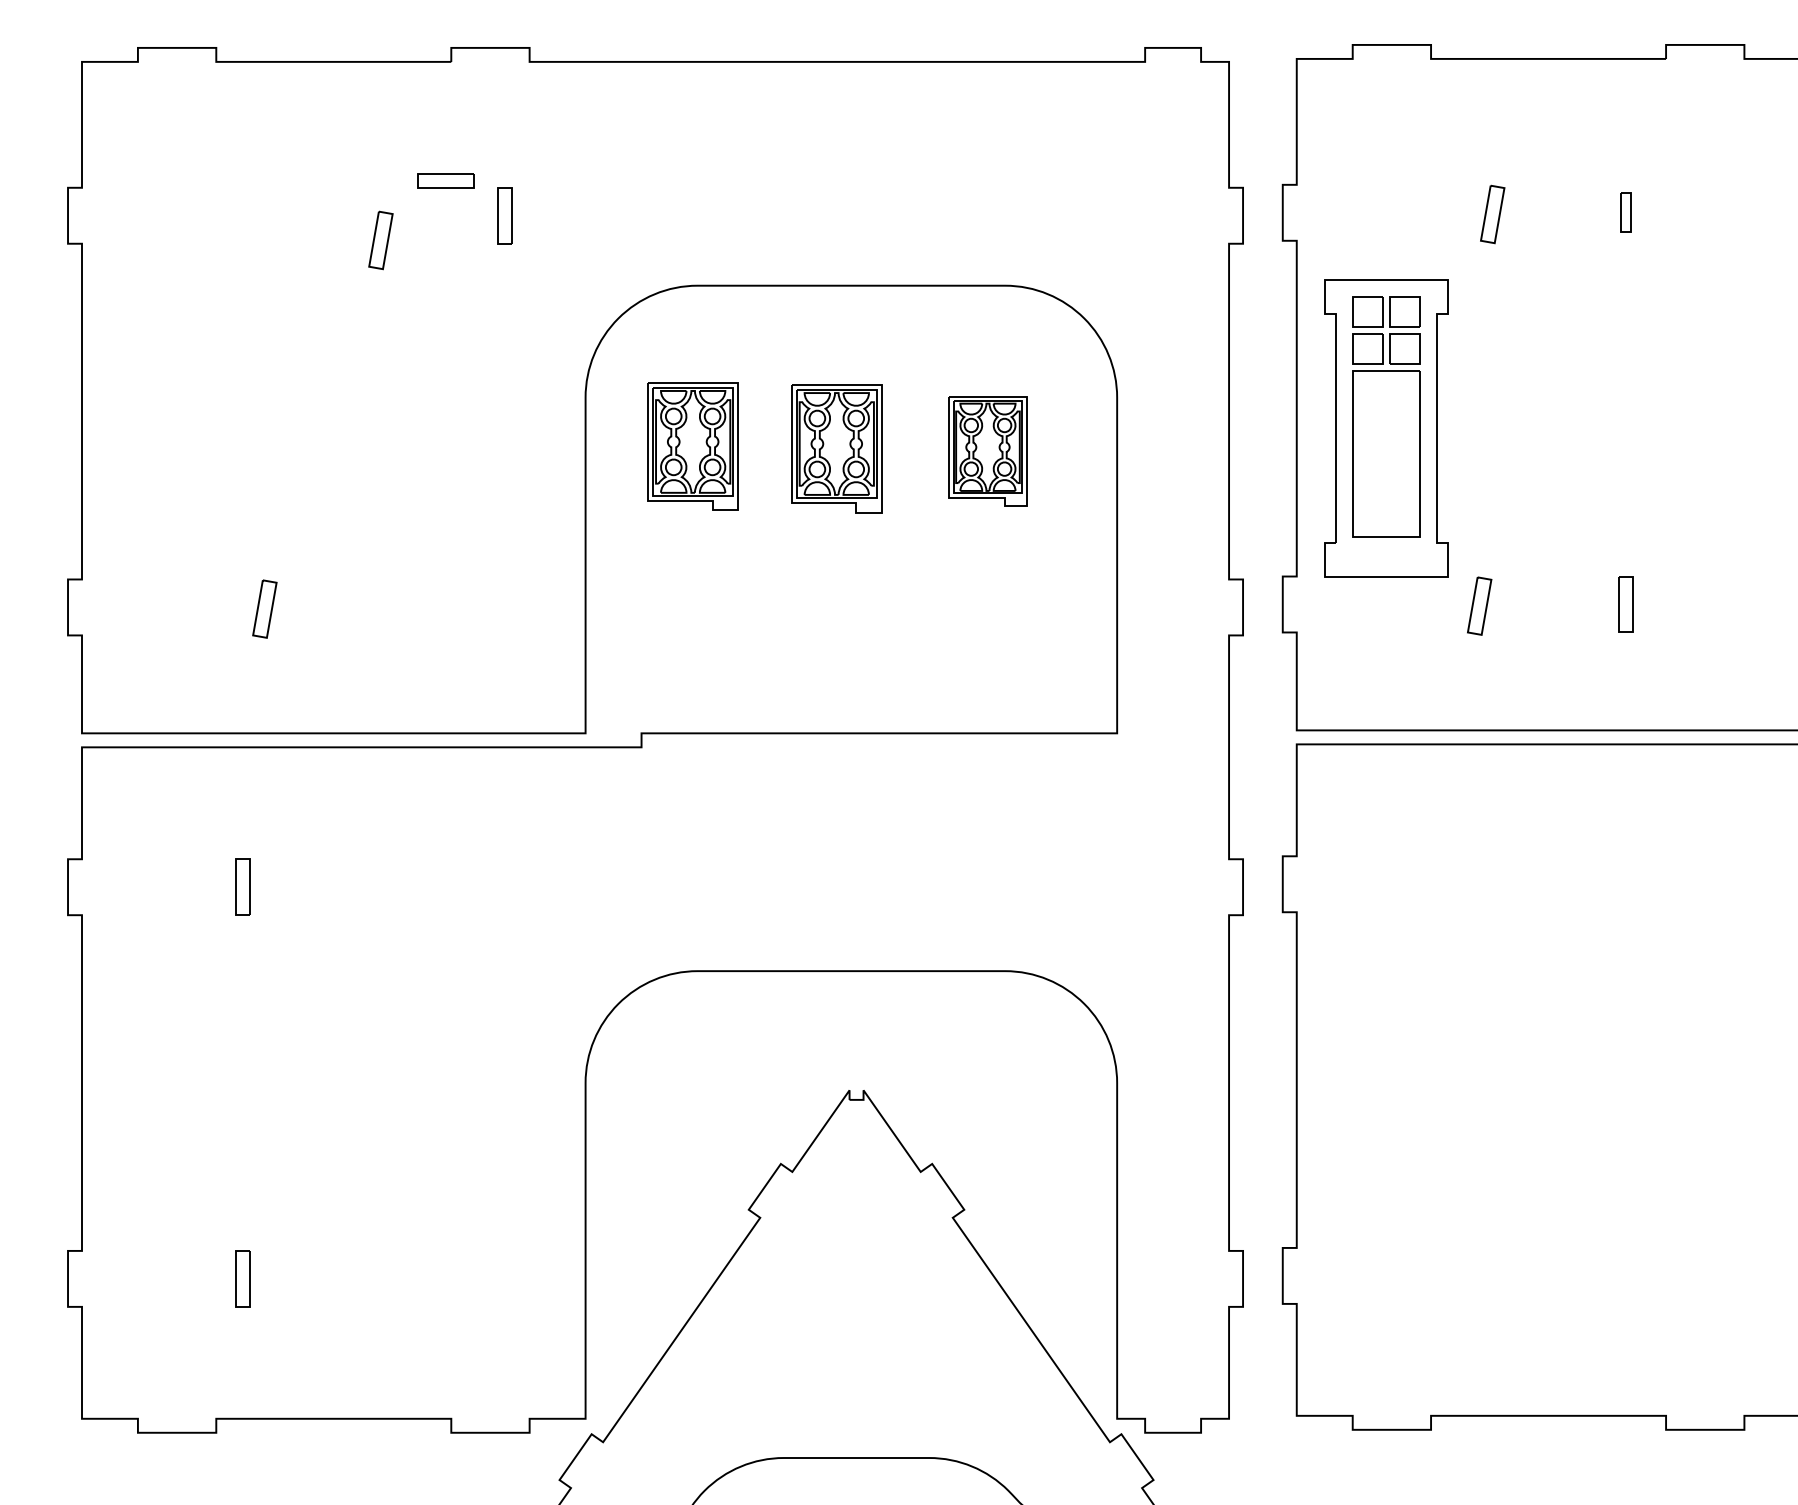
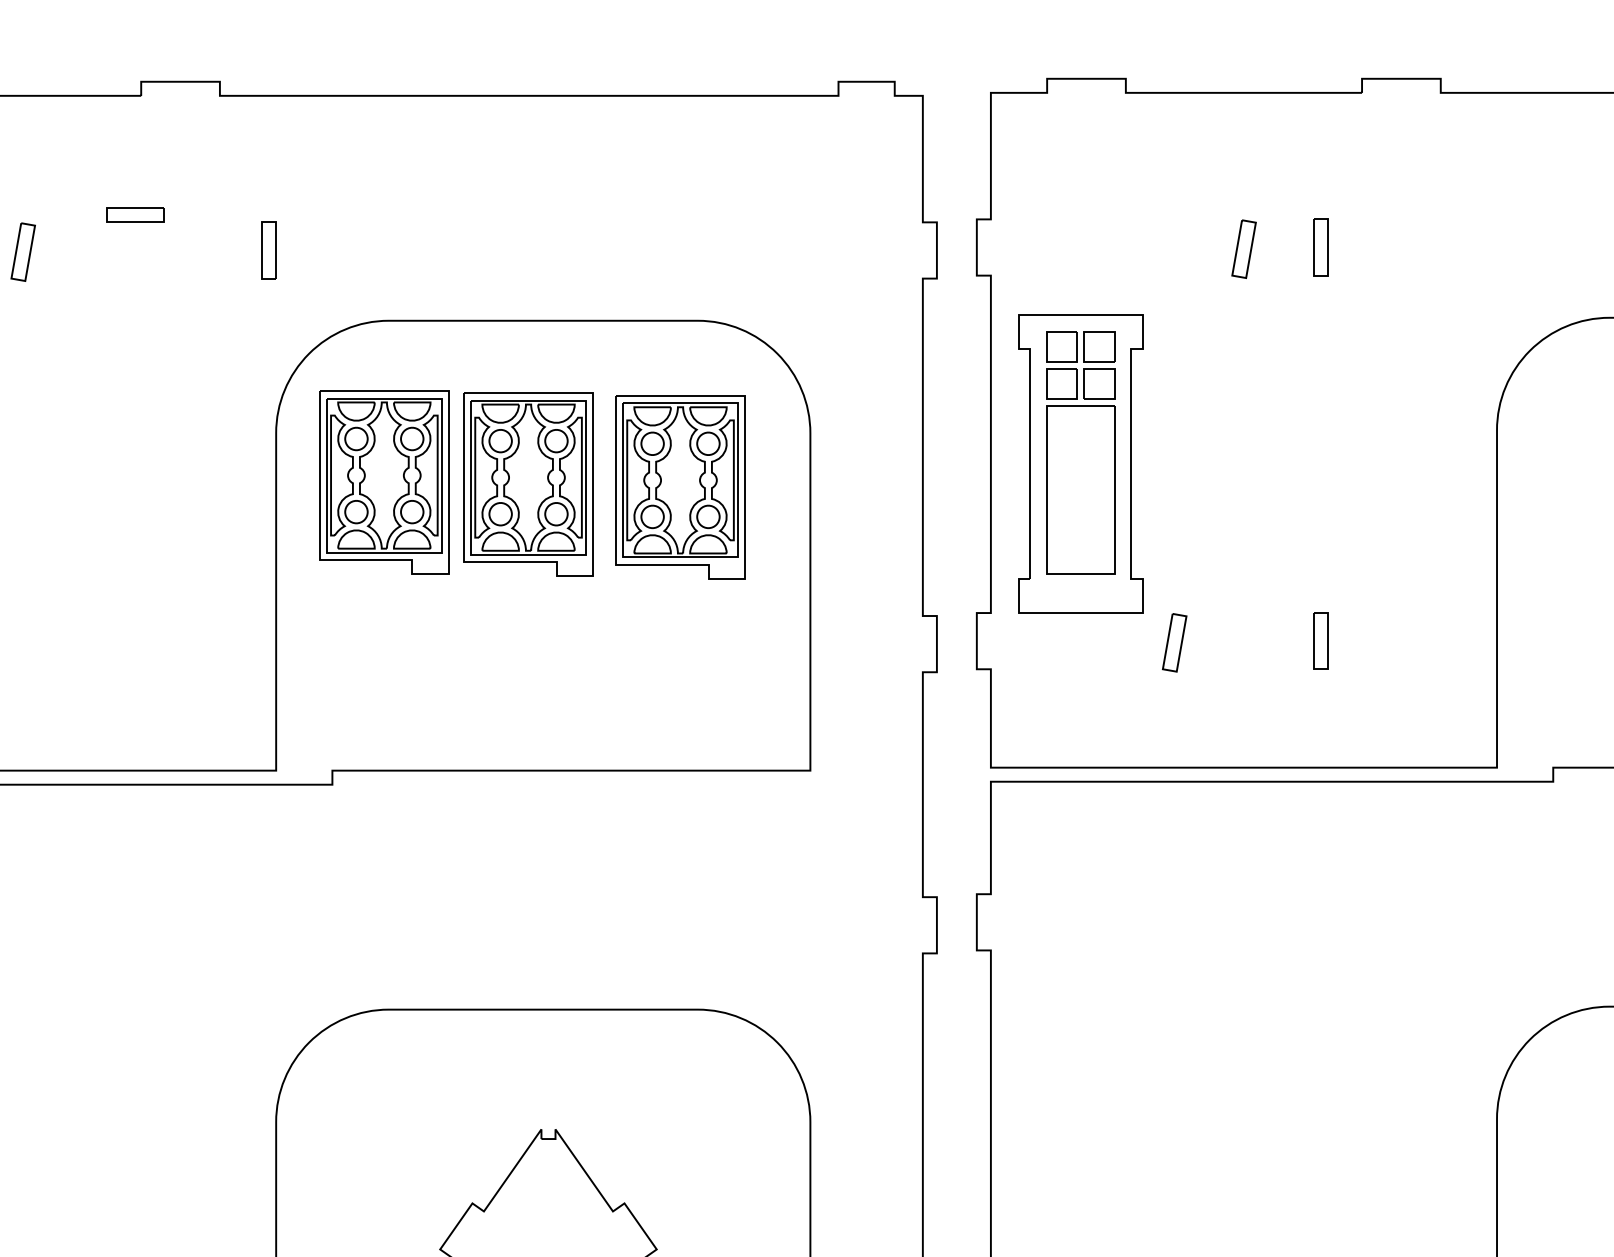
part: (1625, 212) -> (1321, 247), size x1.43
part: (1492, 214) -> (1243, 249), moved
part: (504, 215) -> (269, 250), moved
part: (380, 240) -> (22, 252), moved
part: (692, 446) -> (383, 482), size x1.43
part: (836, 448) -> (528, 484), size x1.43
part: (987, 451) -> (680, 487), size x1.67

